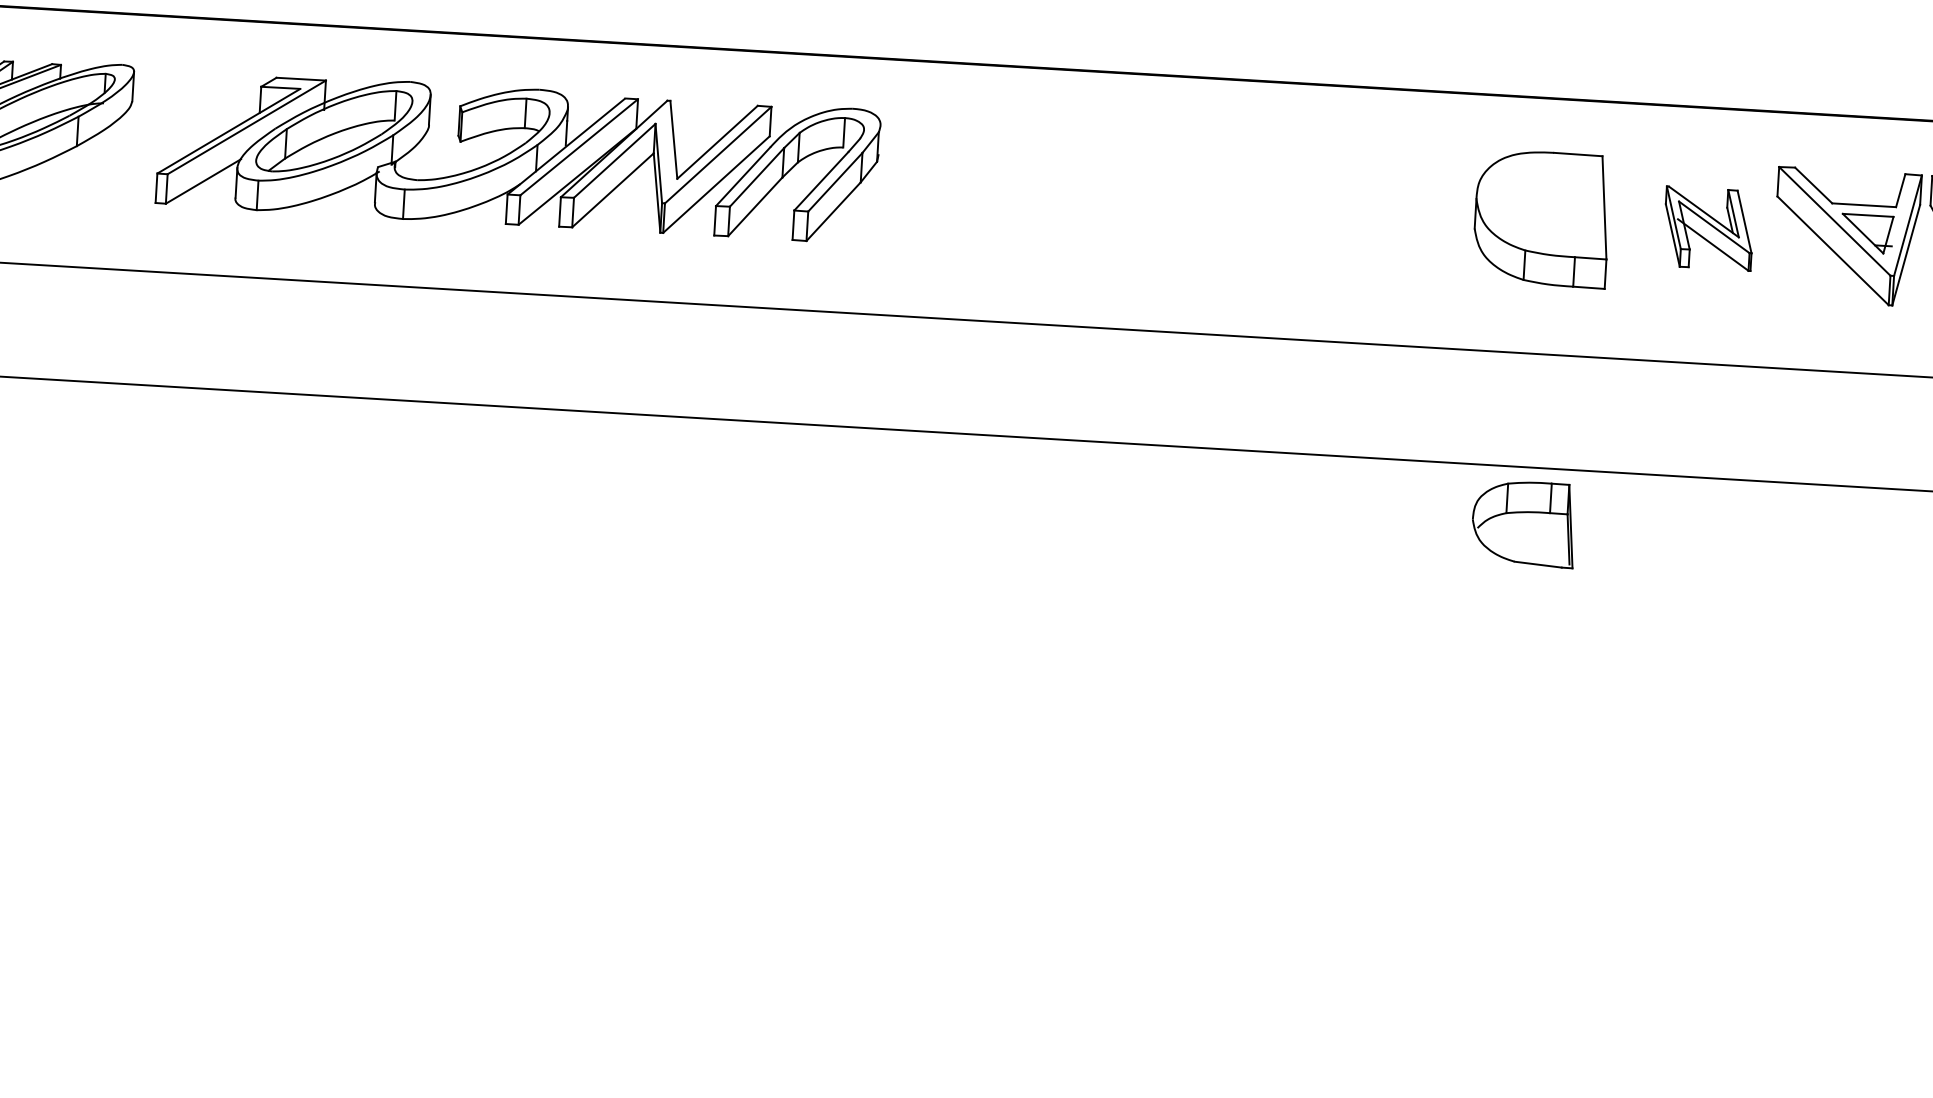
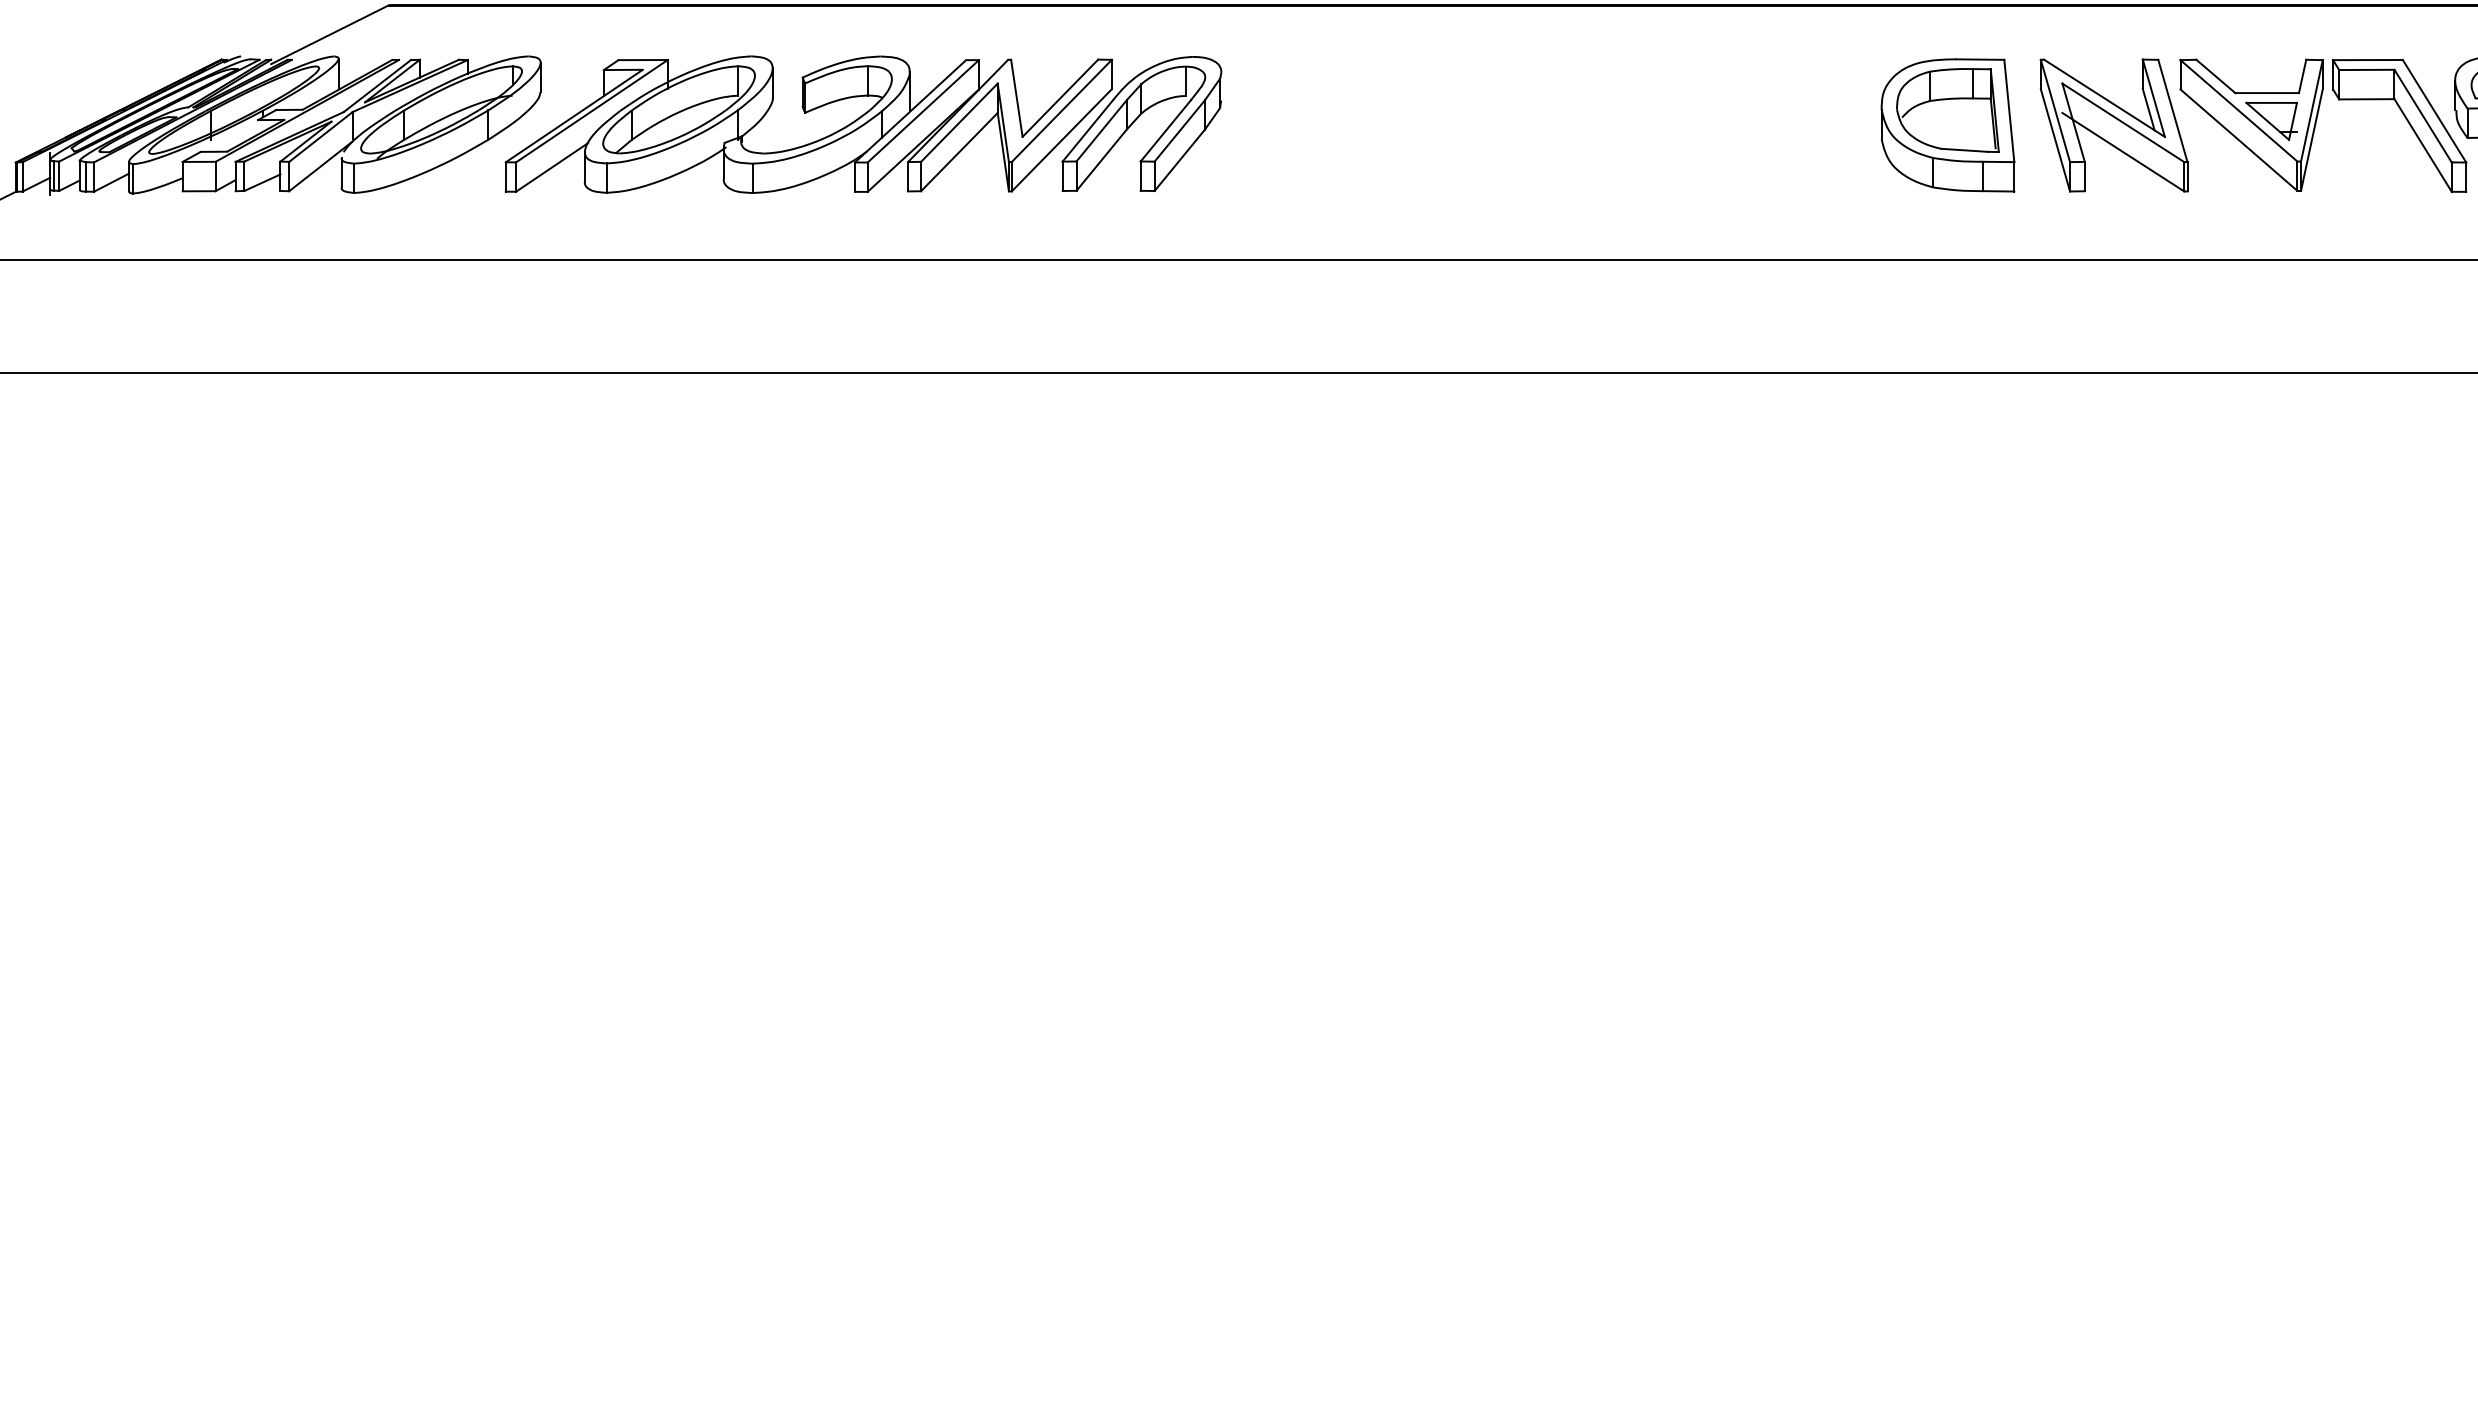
part: (518, 156) -> (863, 124), moved
part: (1708, 228) -> (2113, 125), size x1.67
part: (1523, 523) -> (1947, 110), moved

